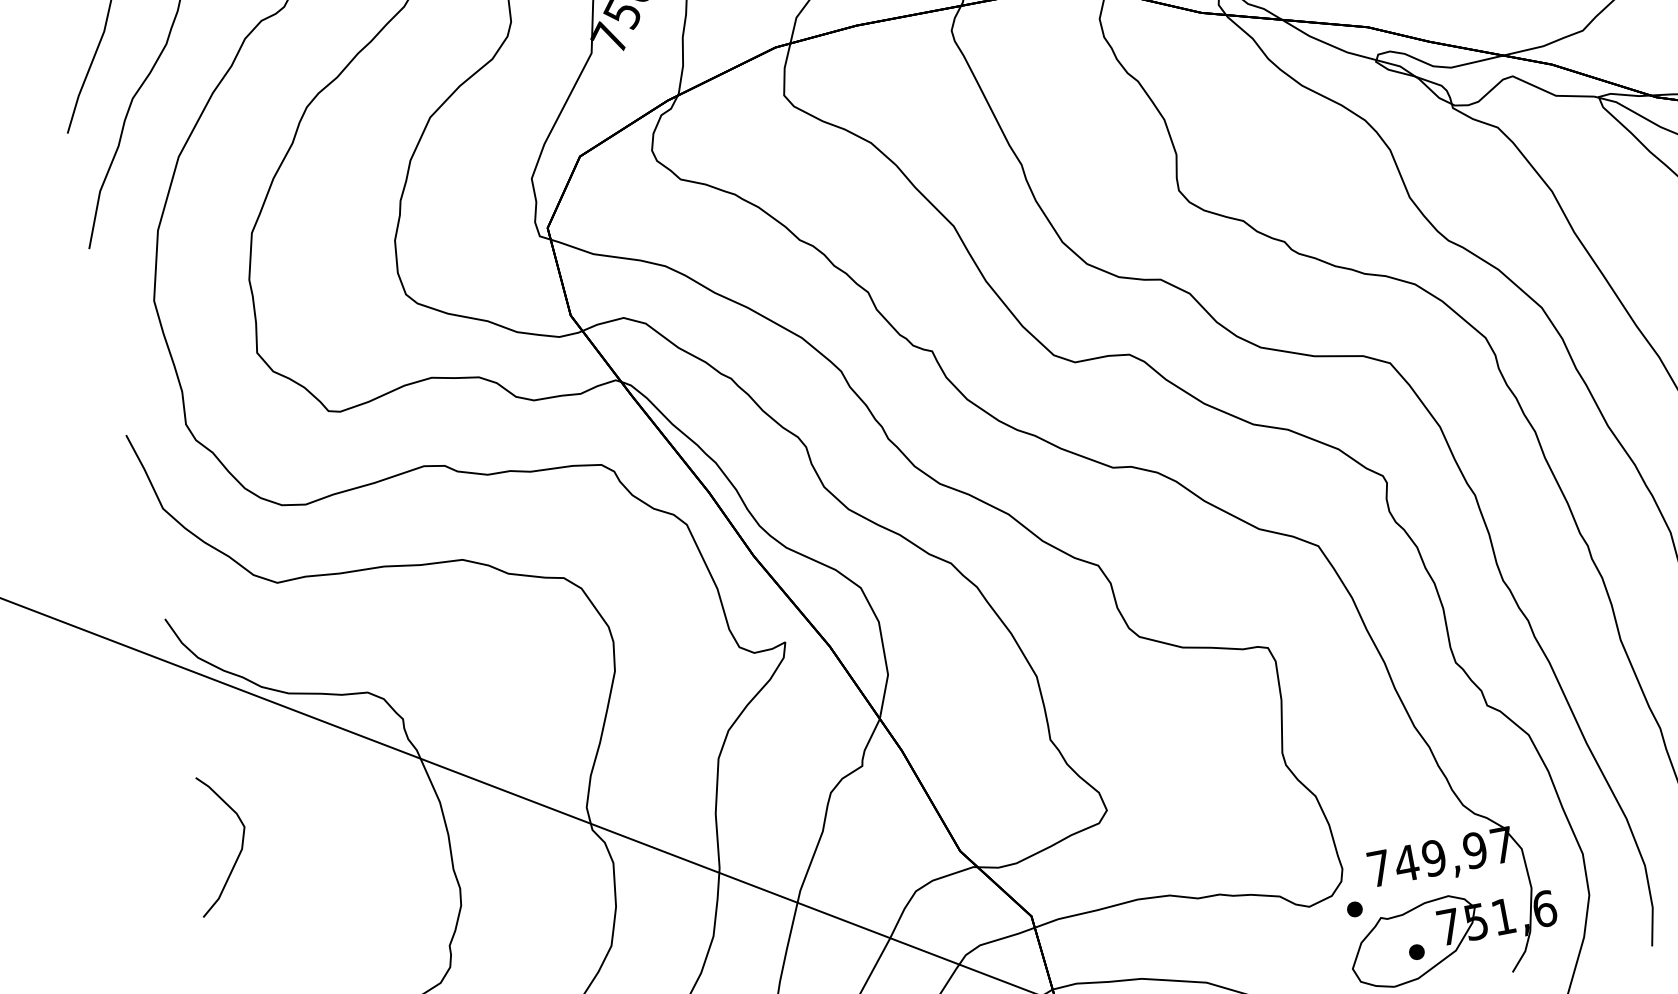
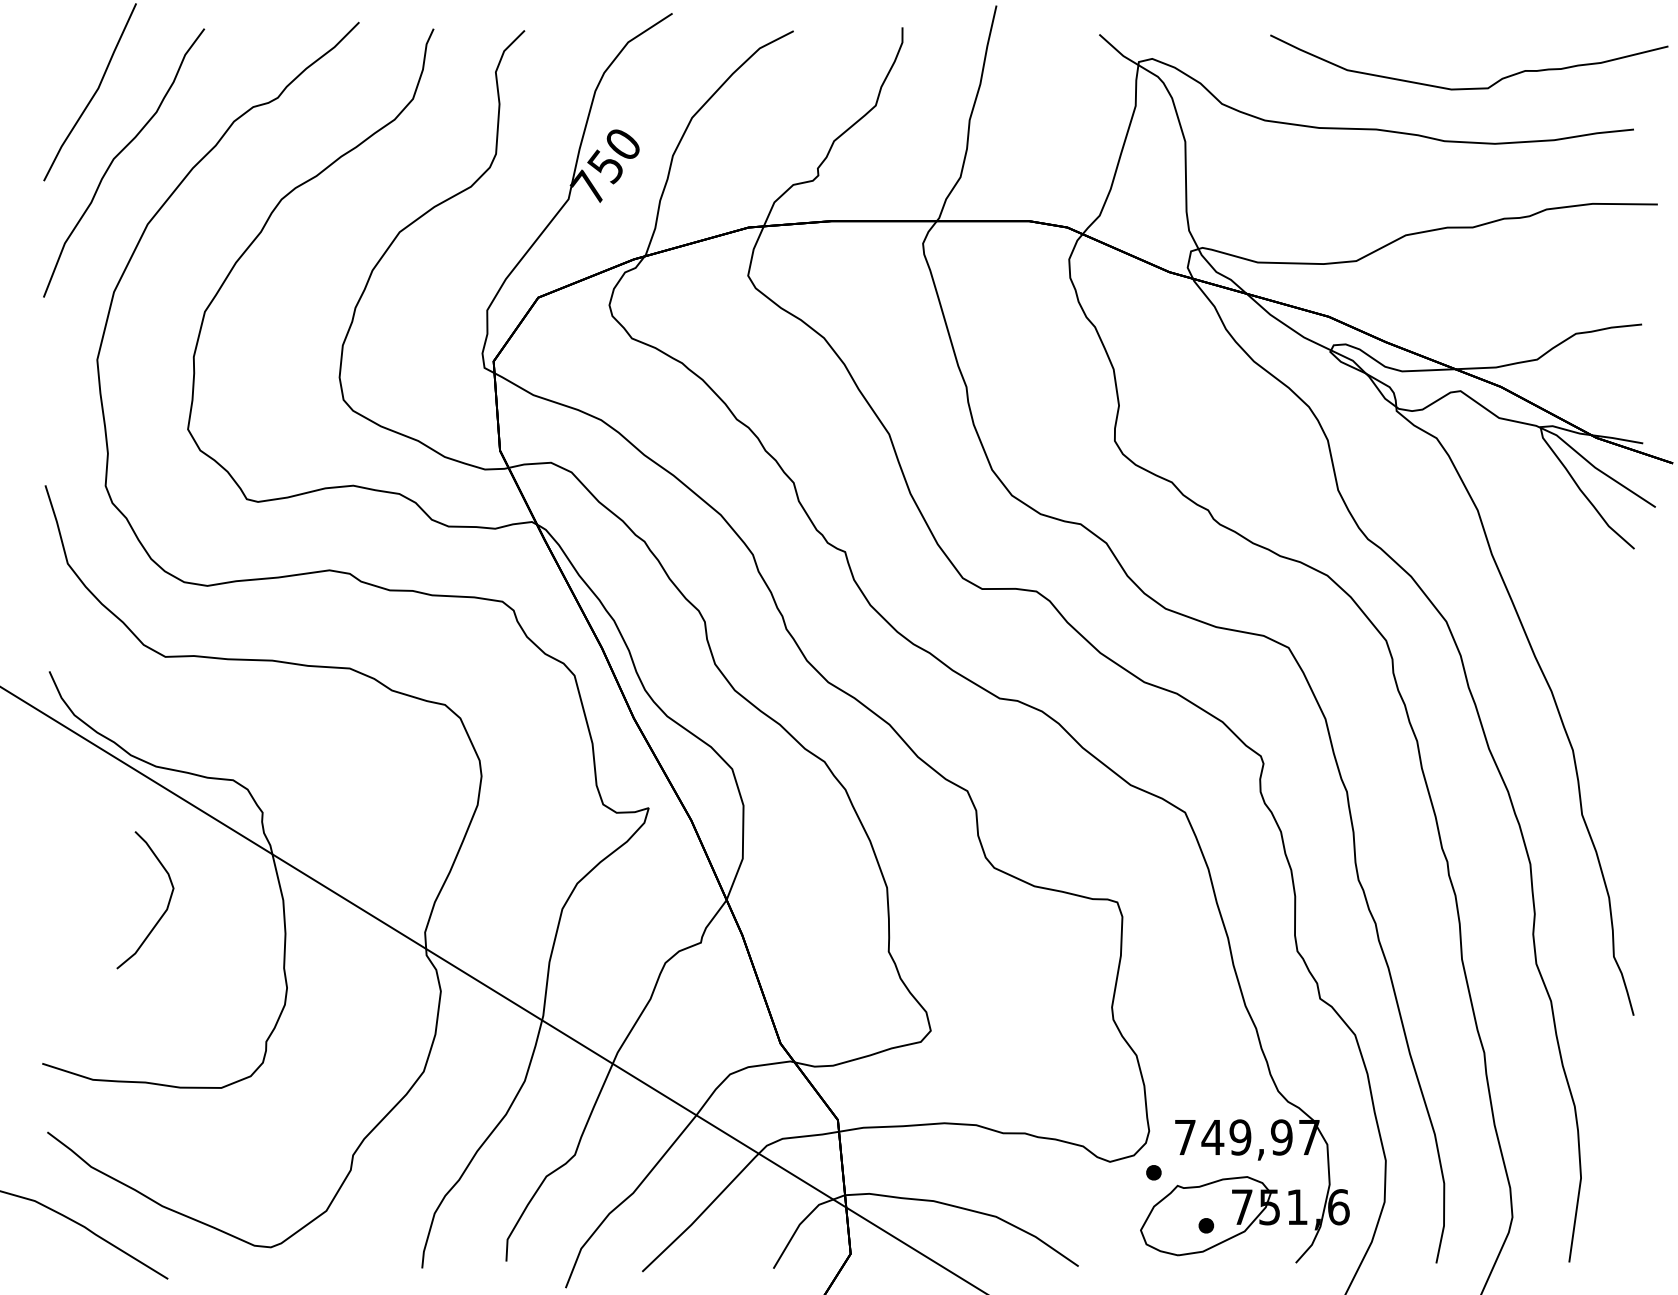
curve: (239, 852) -> (163, 912), moved

